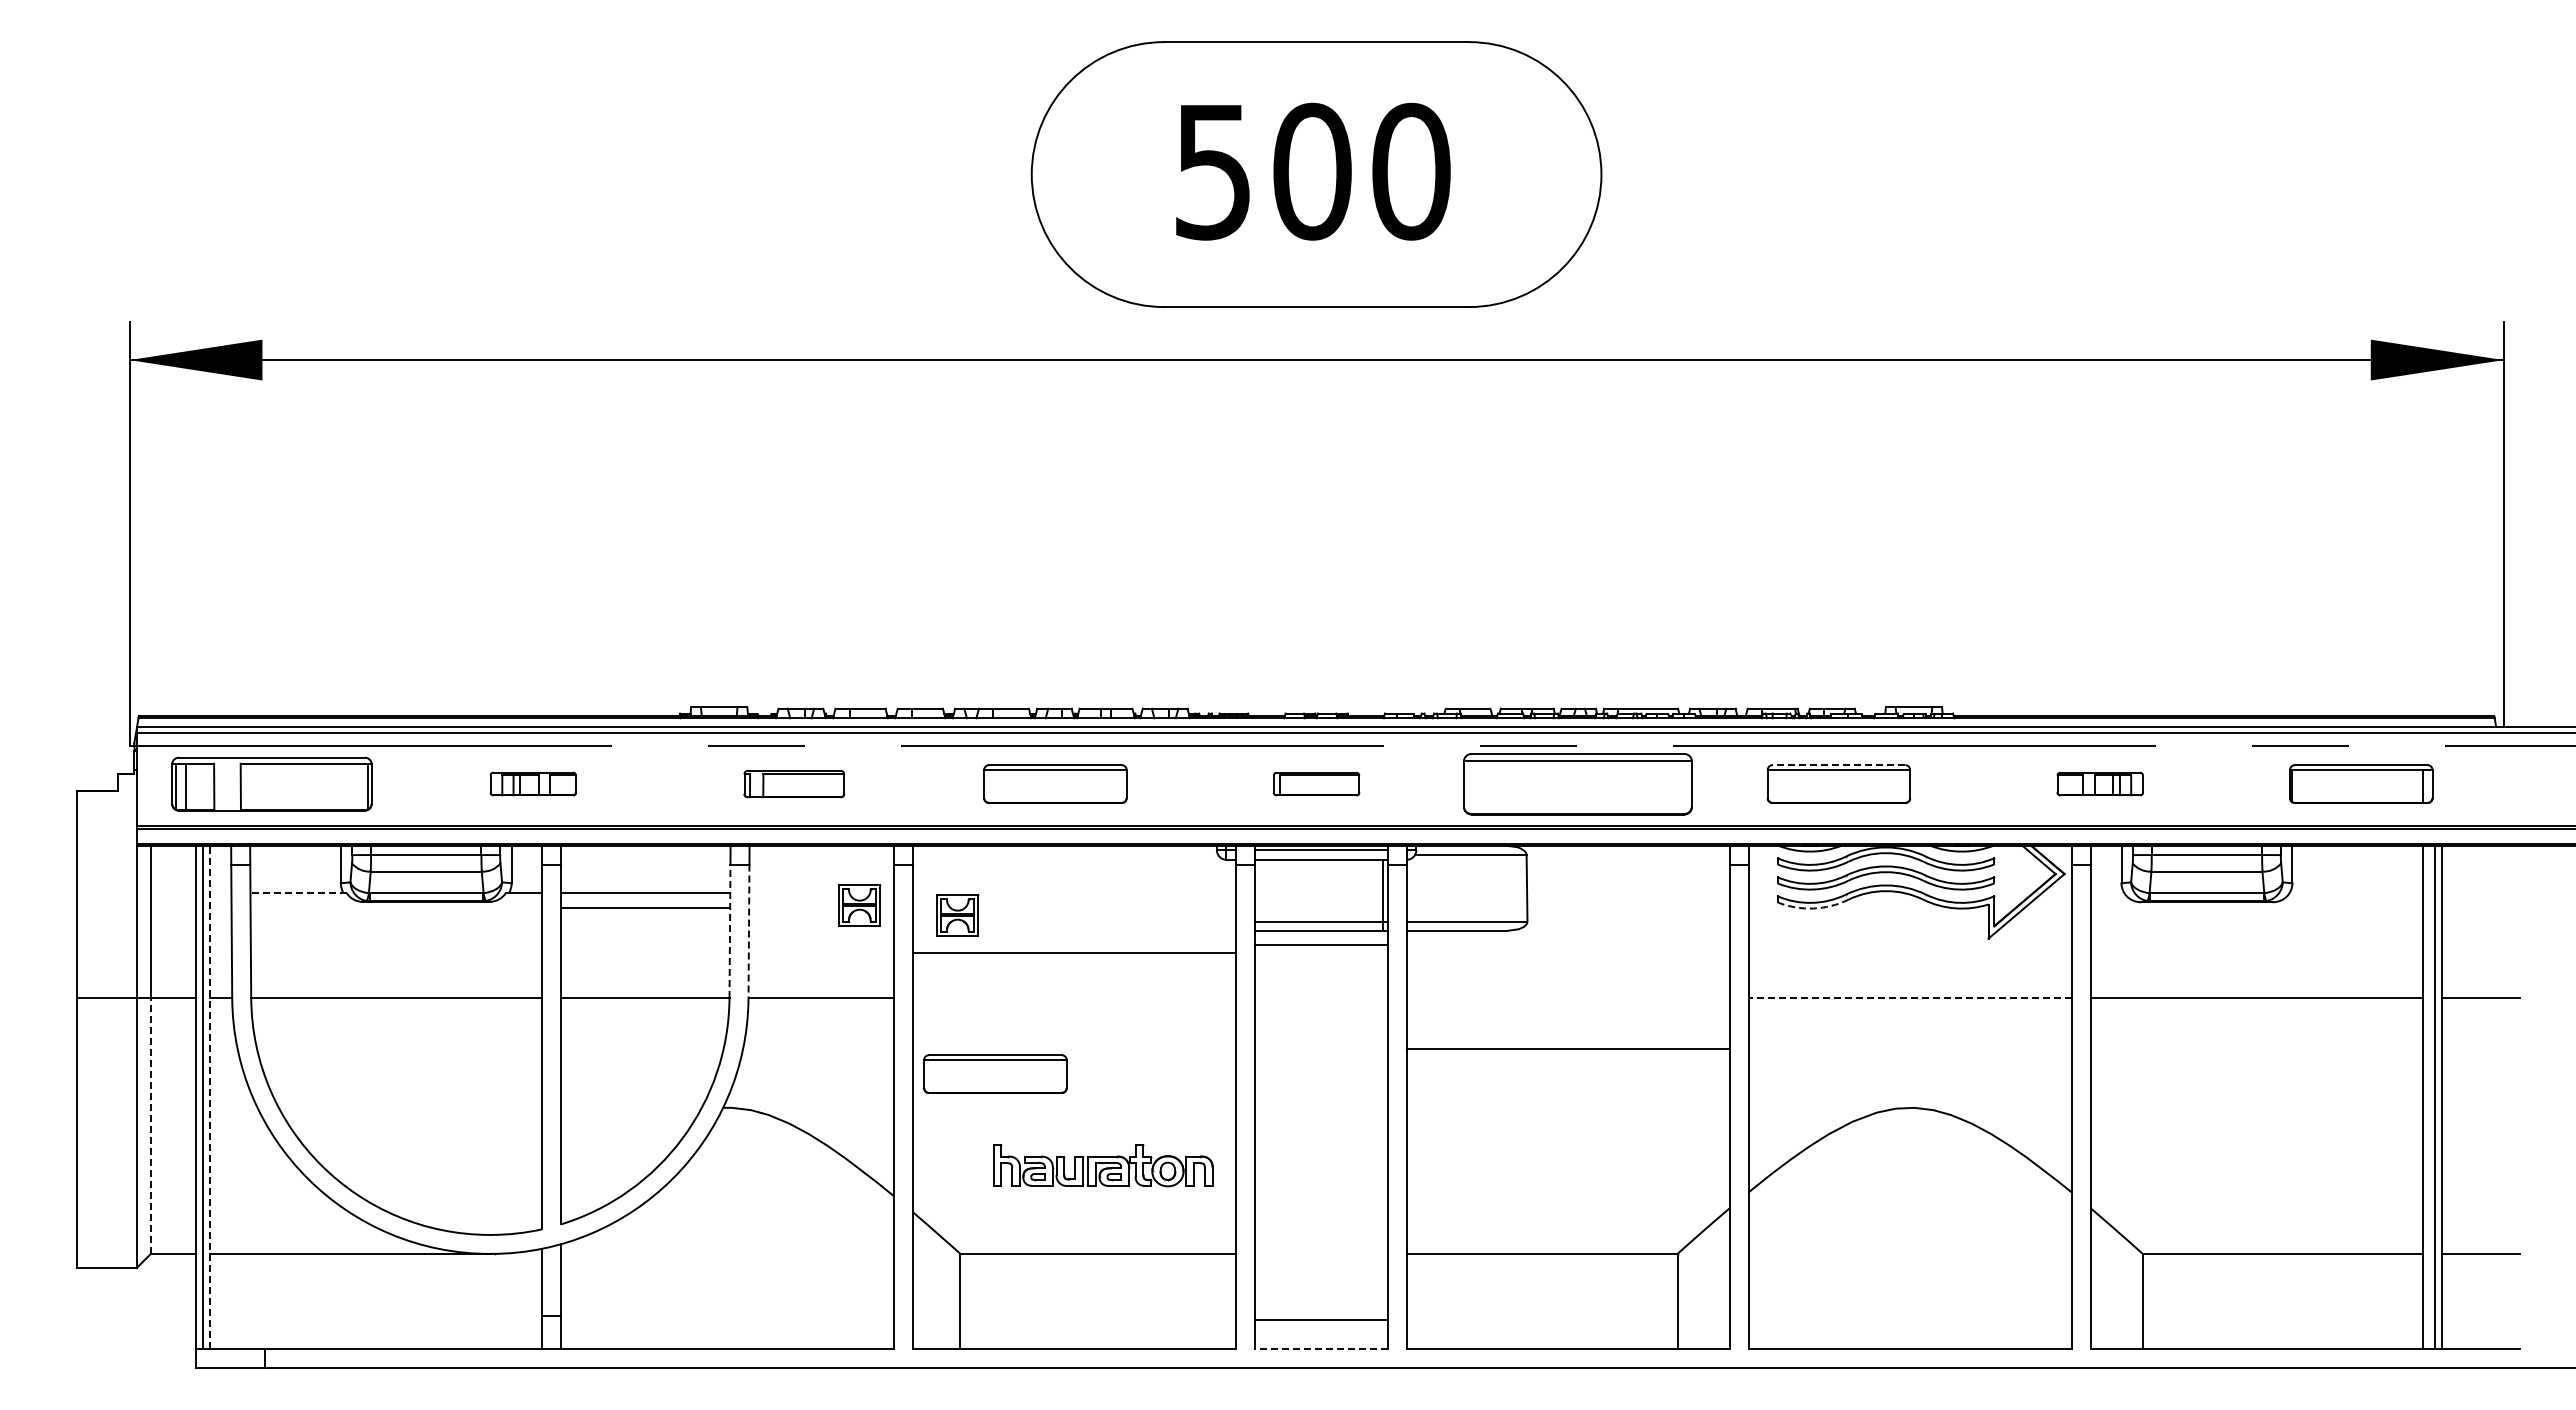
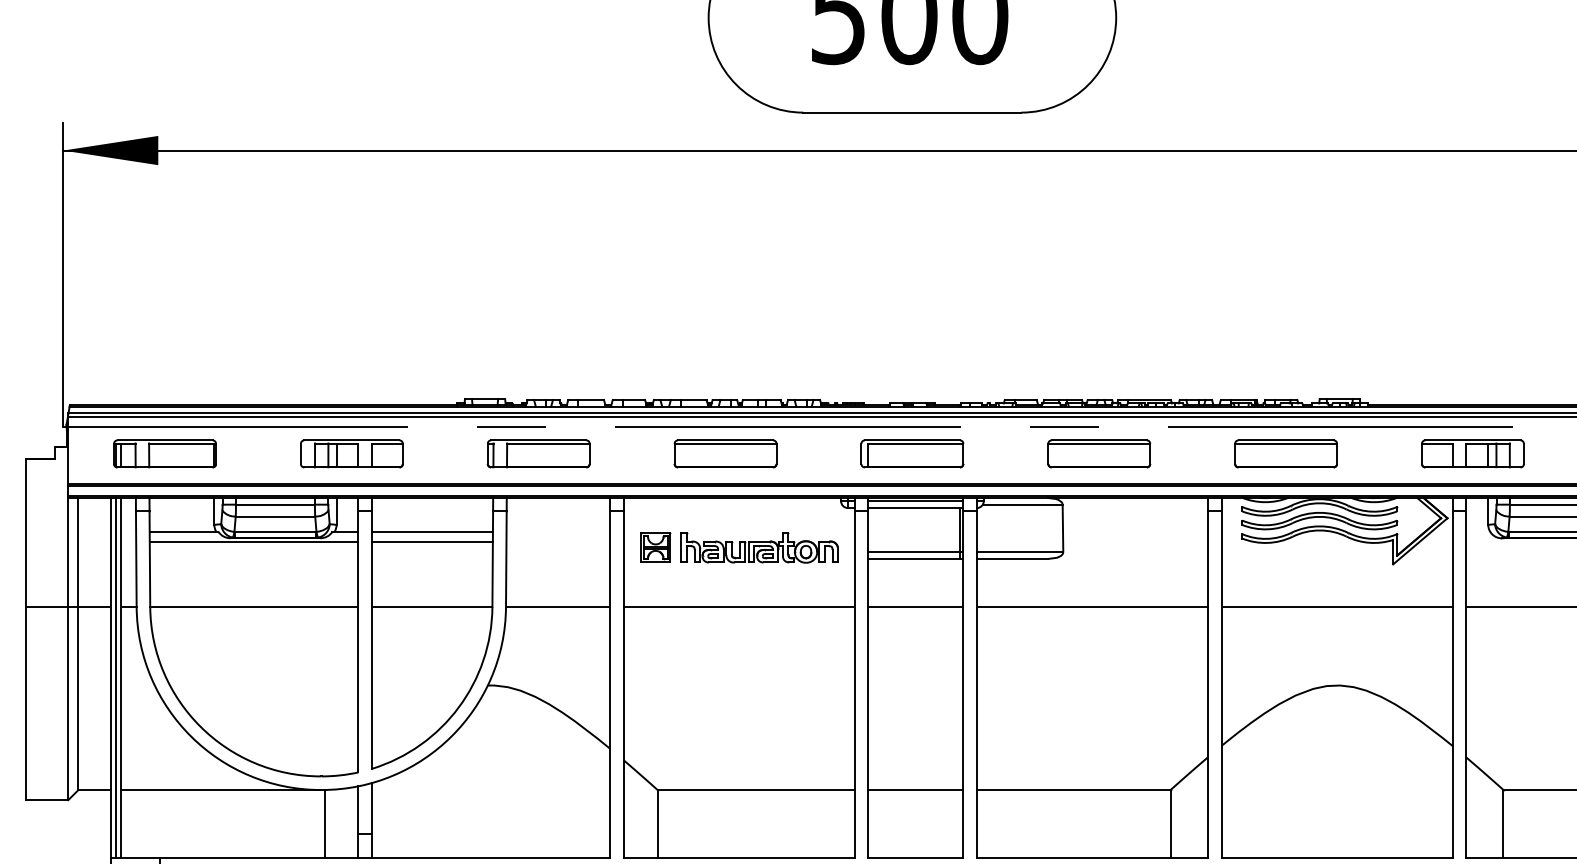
line: (1838, 765) -> (1285, 440), dashed -> solid
part: (271, 783) -> (164, 453), size x0.71
part: (533, 783) -> (352, 453), size x1.67
part: (794, 783) -> (538, 453), size x1.43
part: (1316, 783) -> (912, 453), size x1.67
part: (1577, 783) -> (1099, 453), size x0.62
part: (2100, 783) -> (1473, 453), size x1.67
line: (298, 893) -> (184, 532), dashed -> solid
part: (859, 905) -> (585, 540), removed
line: (396, 907) -> (254, 542), added
arc: (1813, 908) -> (1267, 542), dashed -> solid
line: (730, 931) -> (493, 559), dashed -> solid
line: (748, 931) -> (506, 559), dashed -> solid
line: (1320, 945) -> (915, 607), moved
line: (1074, 953) -> (739, 607), moved
line: (1909, 998) -> (1336, 607), dashed -> solid
line: (1567, 1049) -> (1091, 607), moved
part: (995, 1073) -> (682, 660), removed
line: (210, 1097) -> (121, 678), dashed -> solid
line: (150, 1126) -> (78, 698), dashed -> solid
part: (1103, 1165) -> (759, 547), moved
line: (495, 1300) -> (325, 823), added
line: (1320, 1319) -> (915, 789), moved
line: (1320, 1348) -> (915, 857), dashed -> solid

